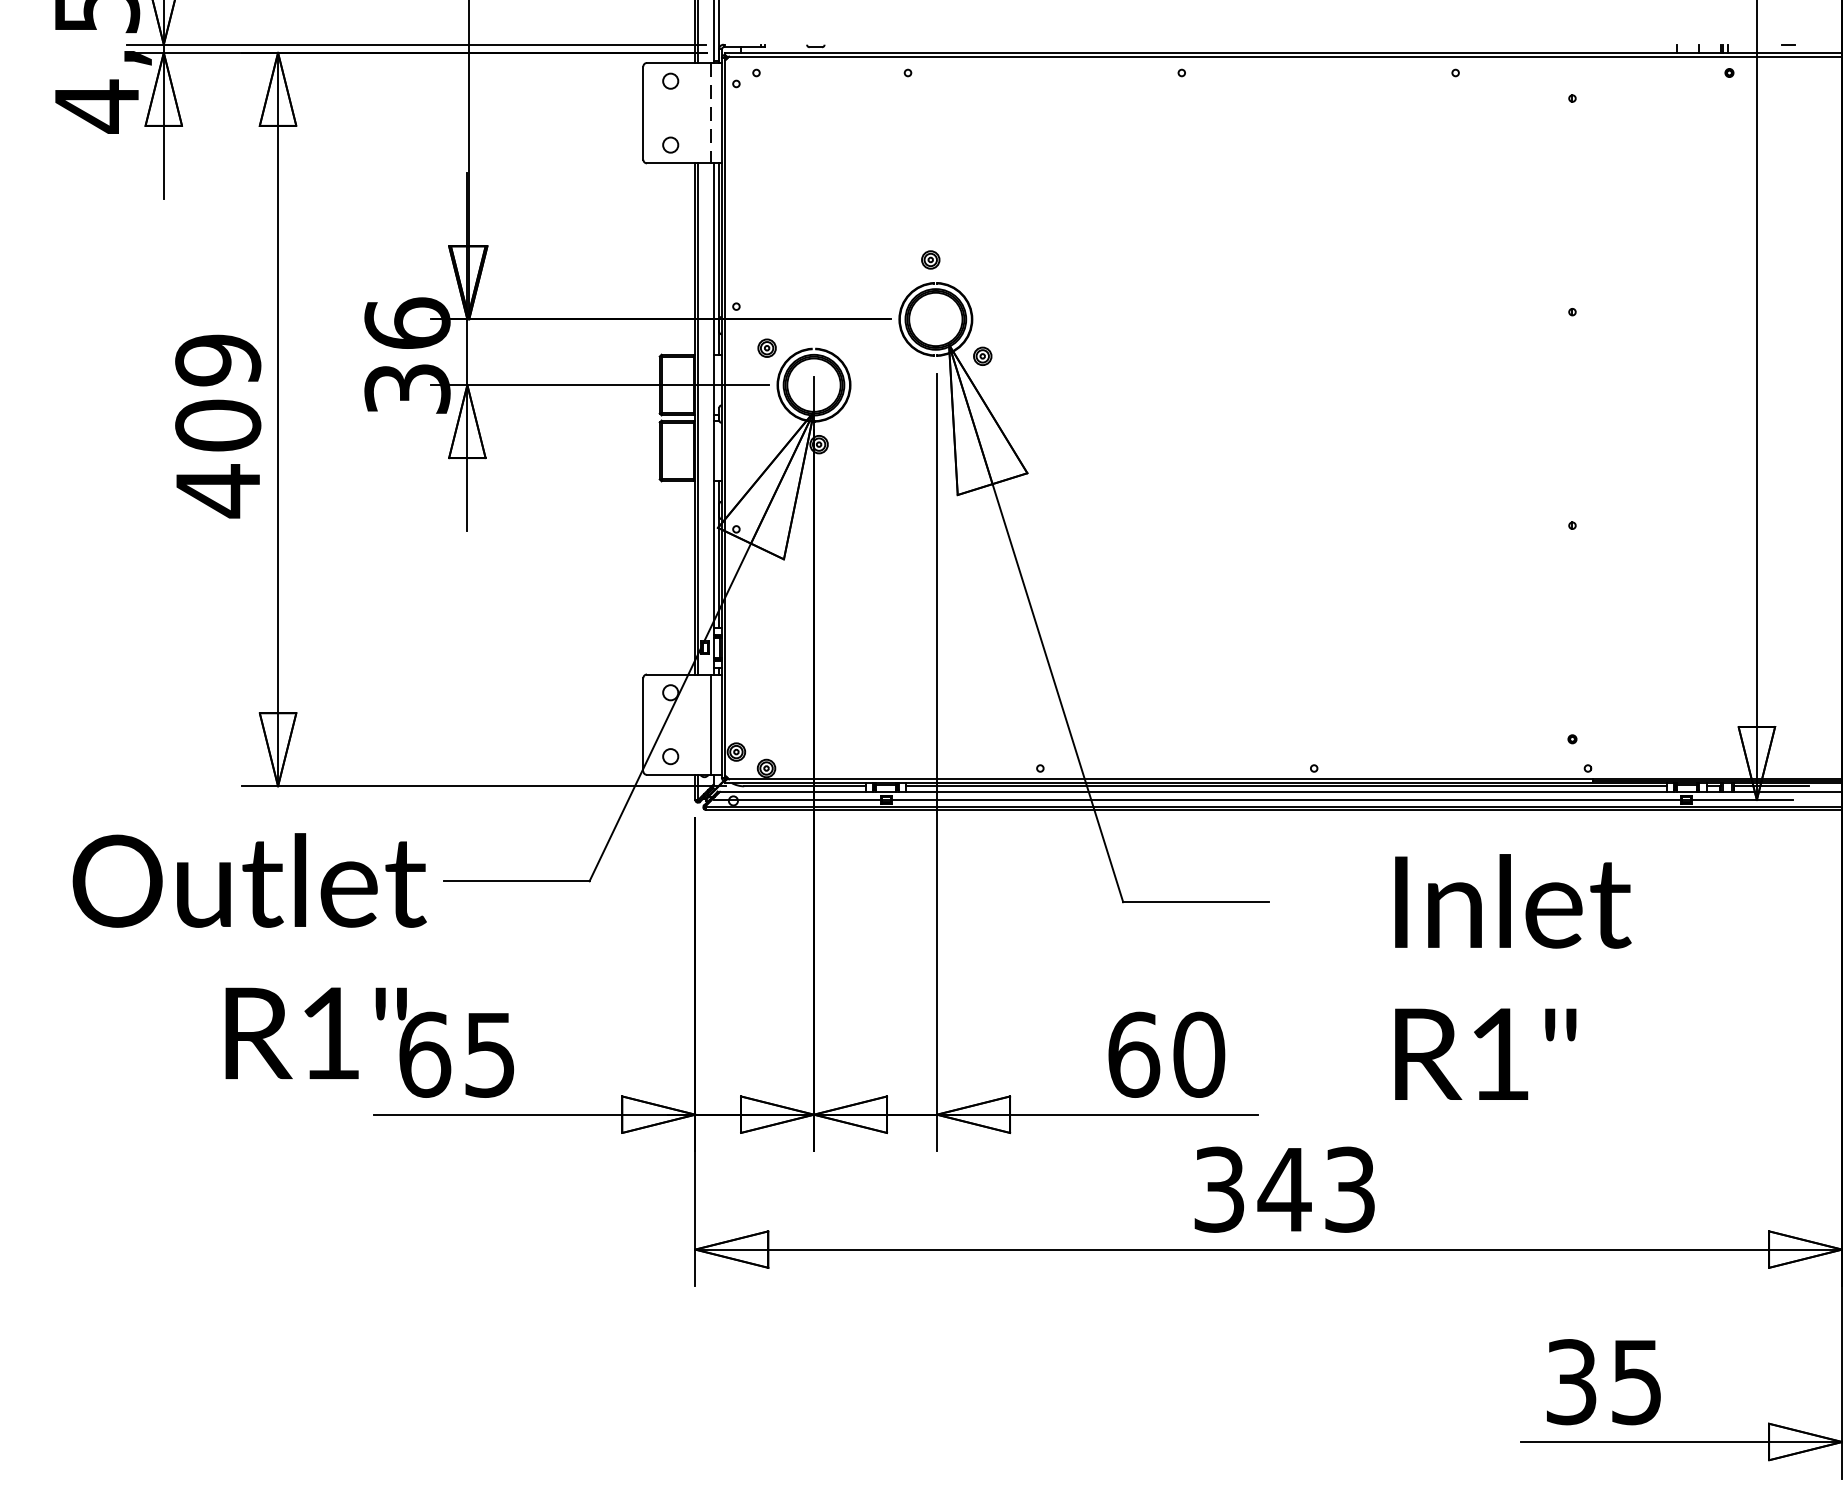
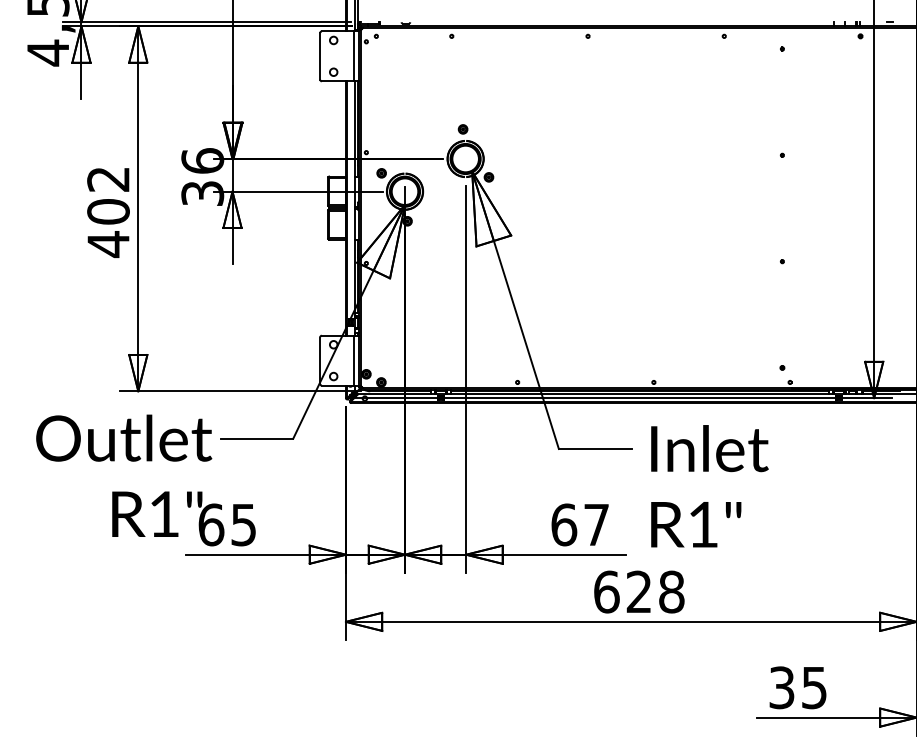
line: (710, 113) -> (353, 56), dashed -> solid
text: (218, 360) -> (108, 179), 409 -> 402
text: (1512, 977) -> (709, 486), moved
text: (1198, 1053) -> (596, 524), 60 -> 67
text: (1285, 1188) -> (639, 591), 343 -> 628

